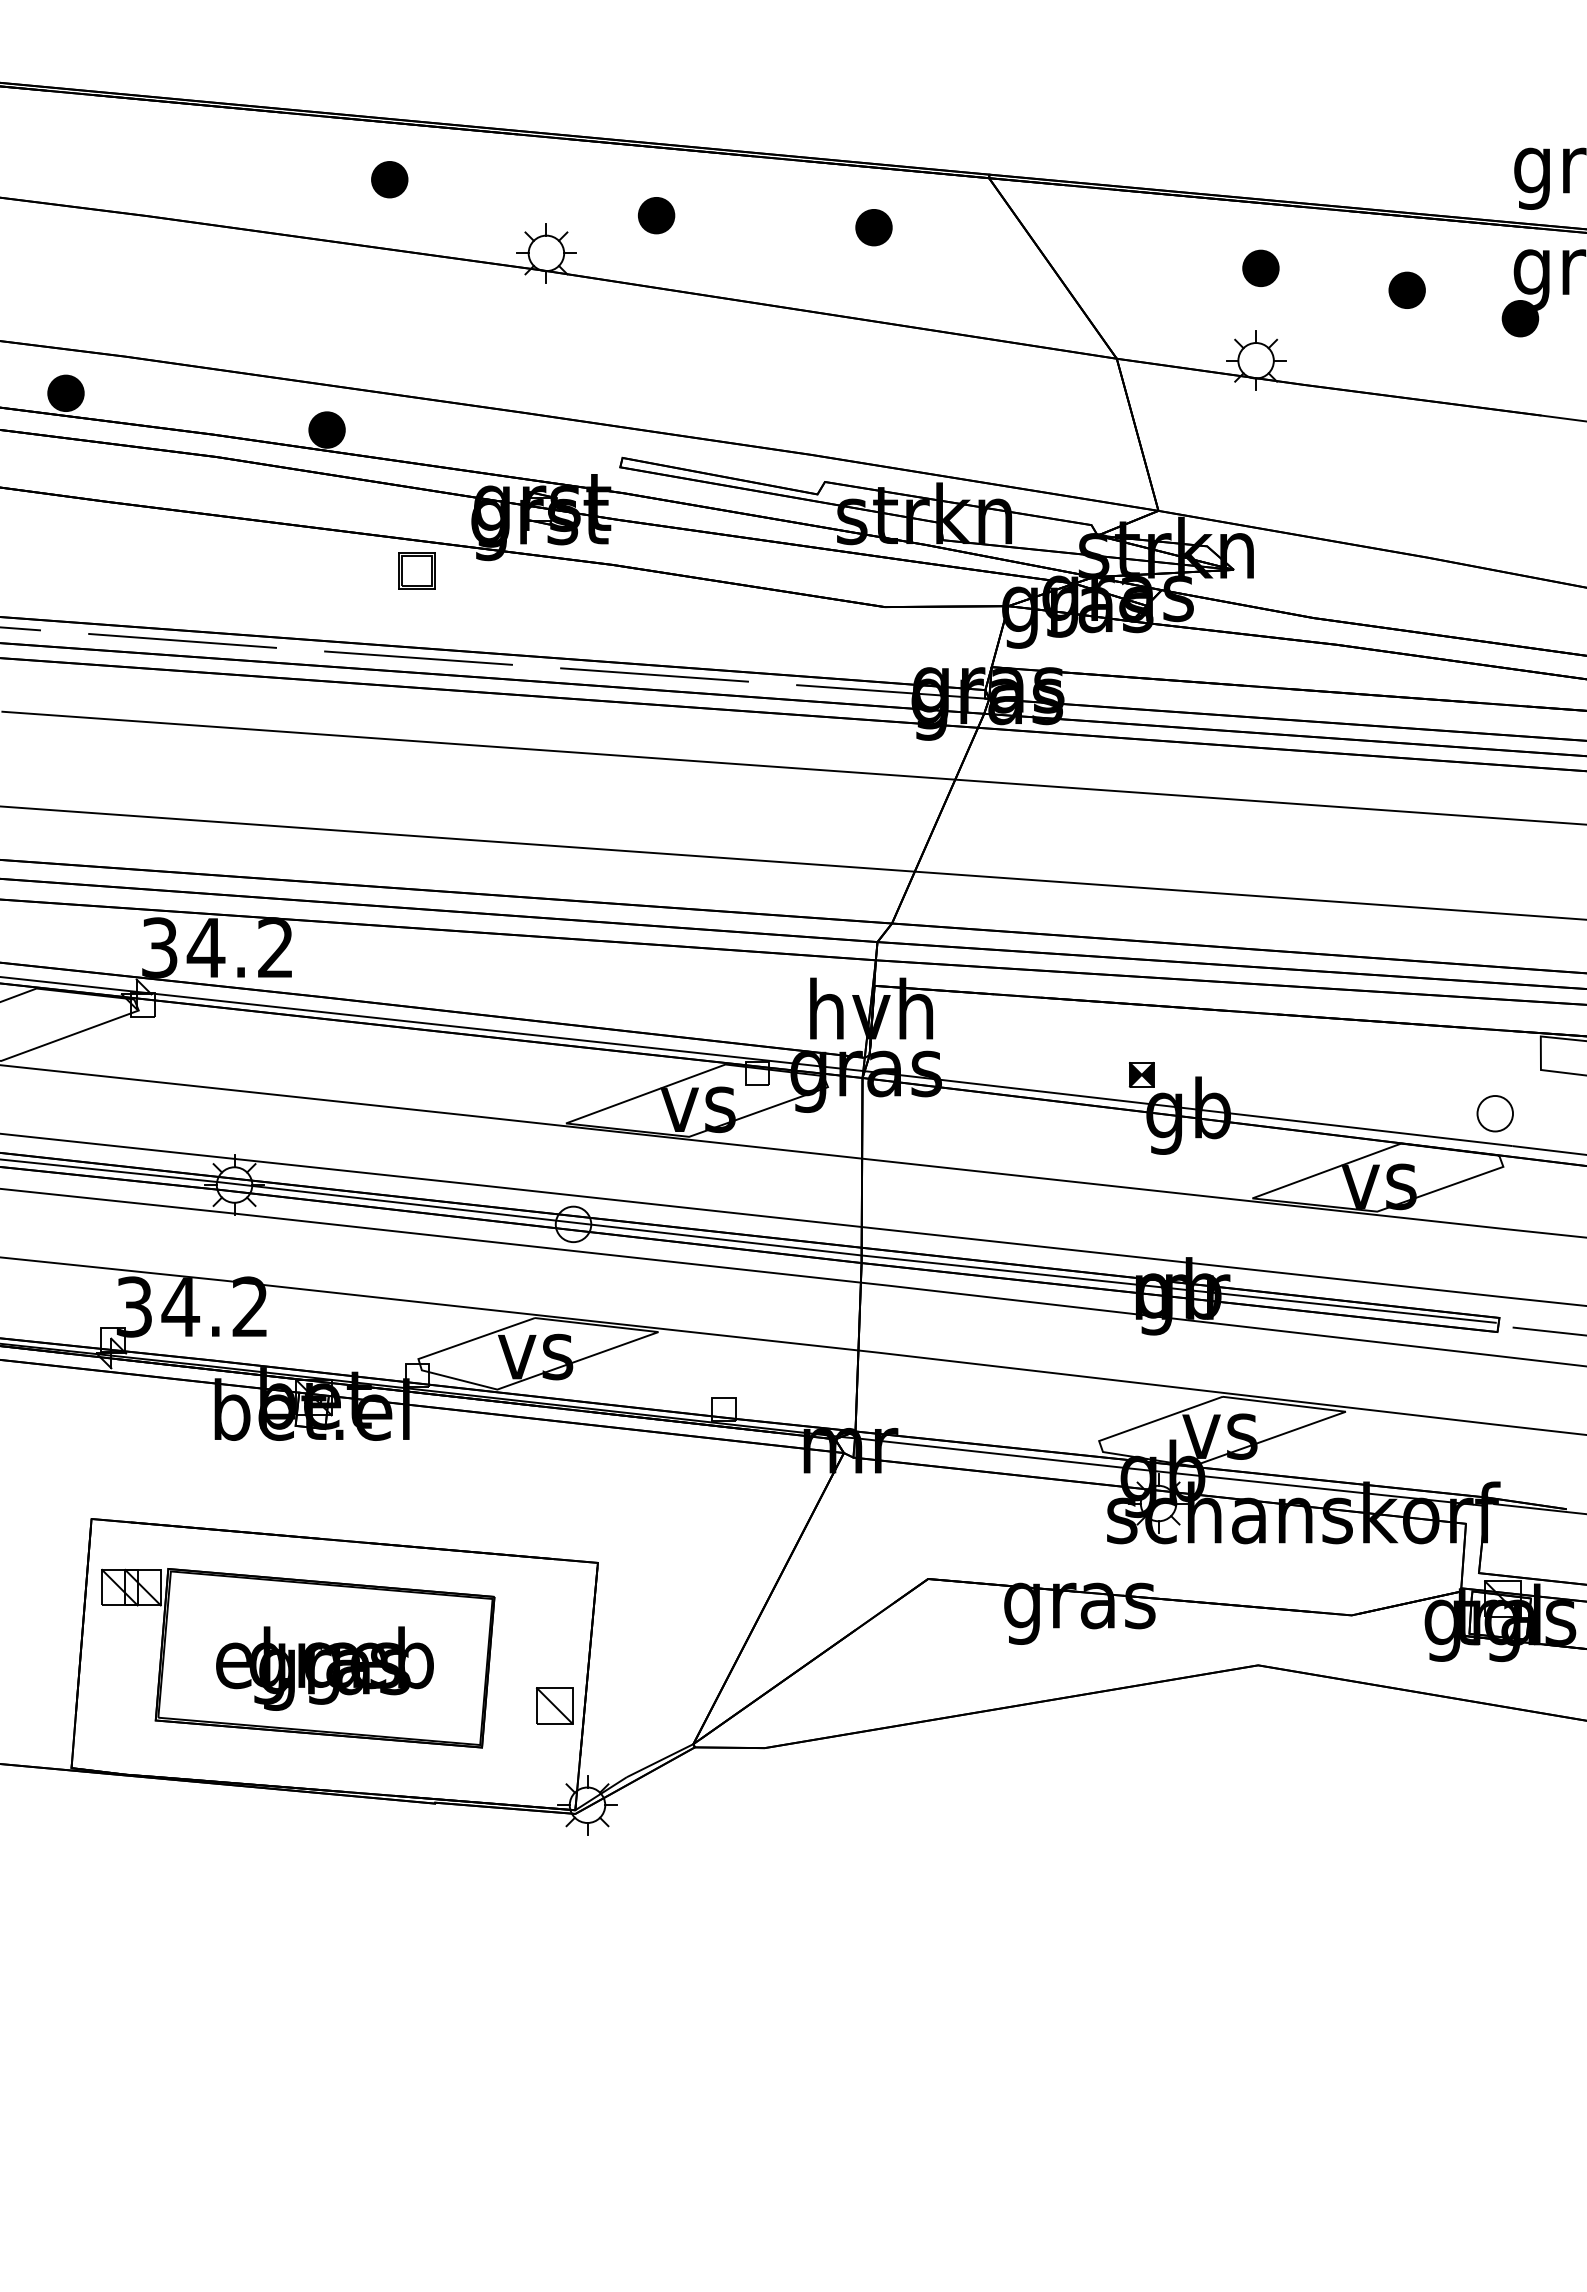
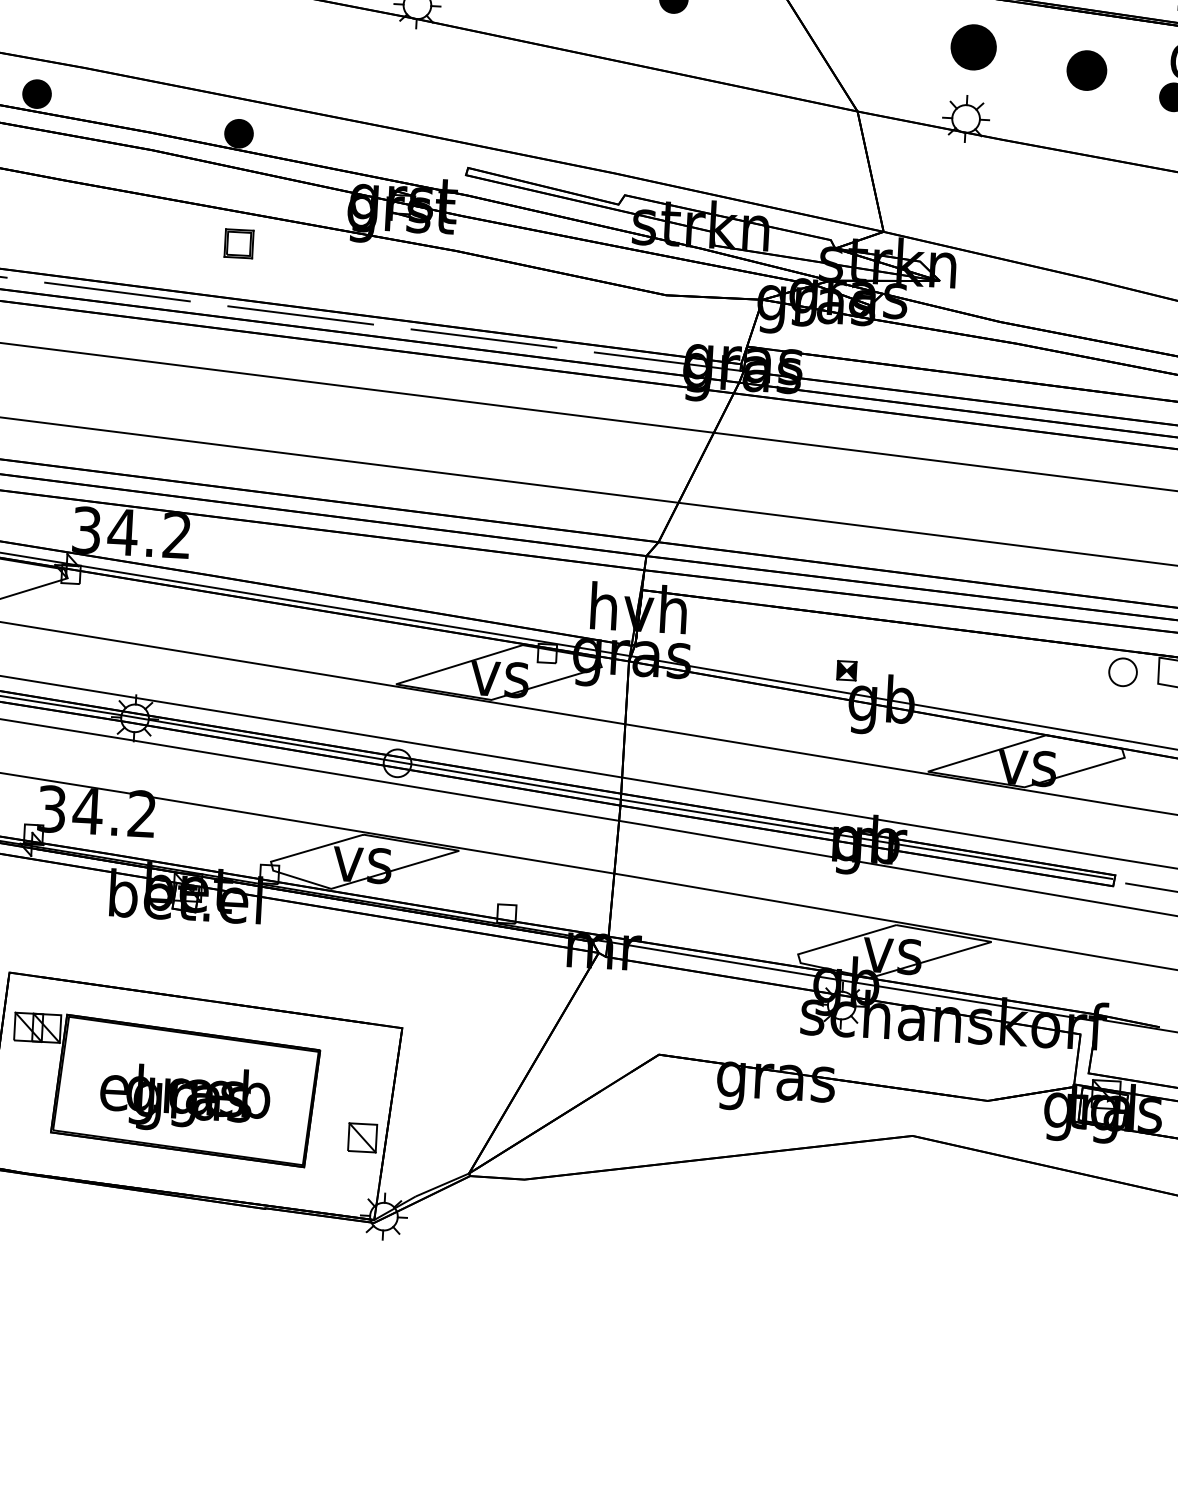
part: (1260, 267) -> (973, 46), size x1.6
part: (1406, 289) -> (1086, 69), size x1.4
part: (416, 570) -> (238, 243), moved
part: (1494, 1113) -> (1122, 672), moved

